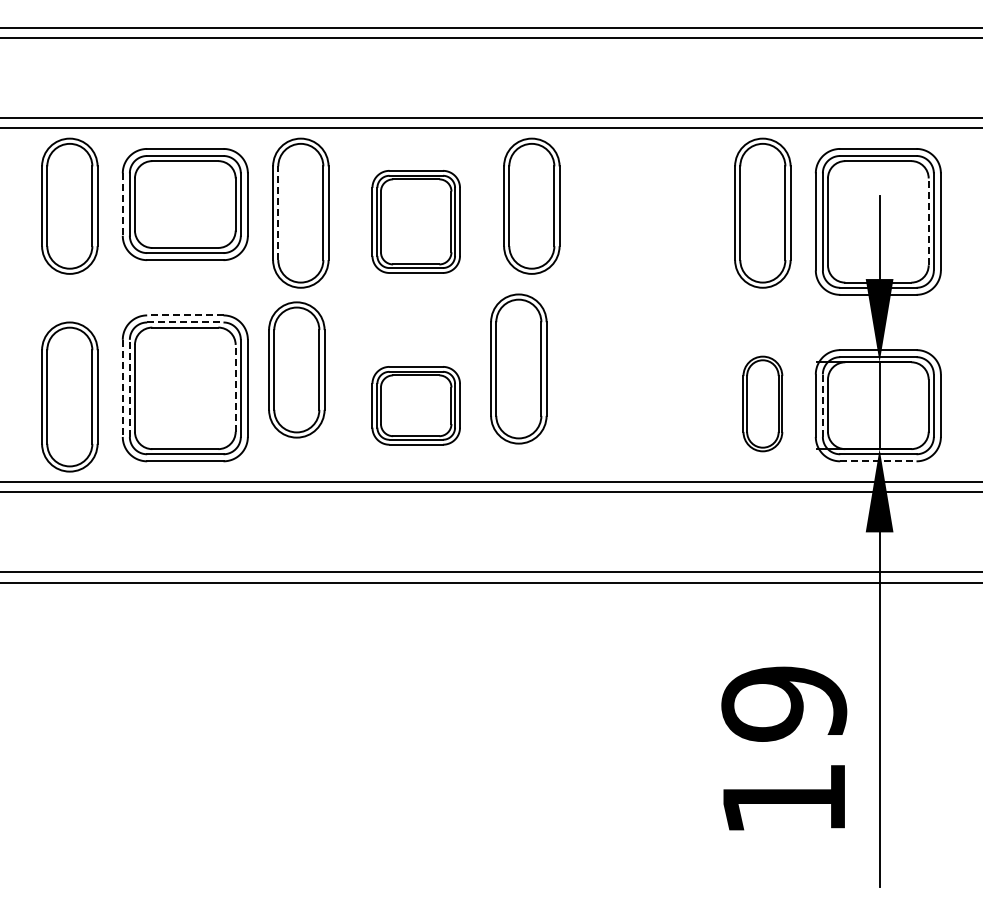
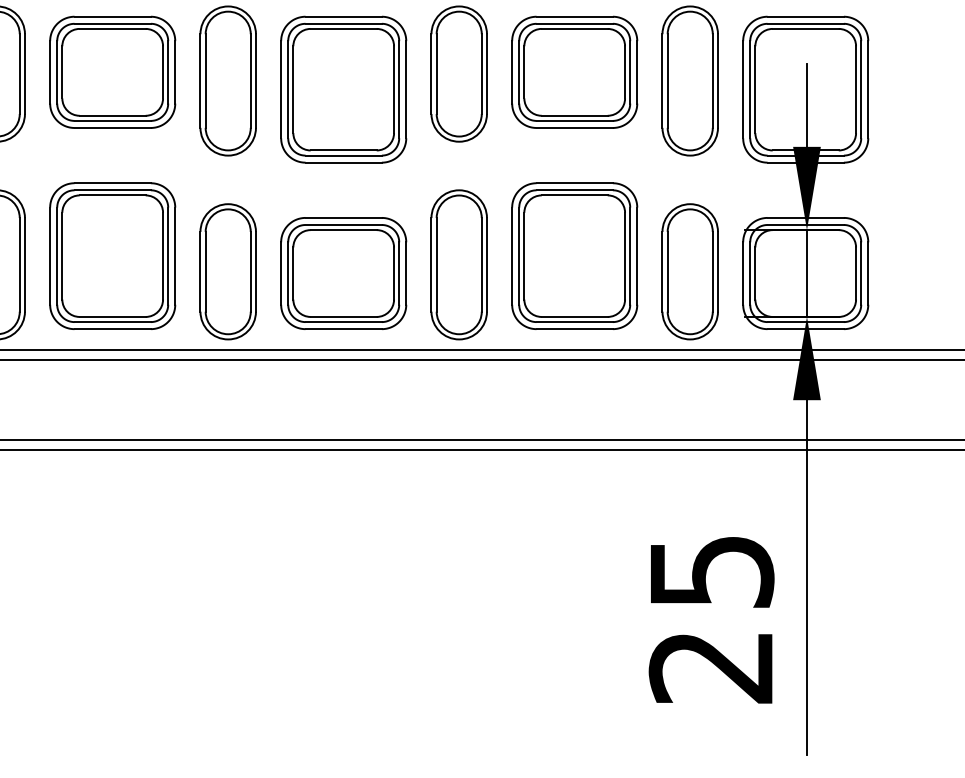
part: (646, 204) -> (573, 72), added
line: (122, 205) -> (49, 73), dashed -> solid
line: (278, 213) -> (205, 81), dashed -> solid
part: (415, 221) -> (342, 89), size x1.43
line: (928, 221) -> (855, 89), dashed -> solid
line: (184, 315) -> (111, 183), dashed -> solid
line: (185, 322) -> (112, 190), dashed -> solid
part: (518, 368) -> (458, 264), moved
part: (296, 369) -> (227, 271), moved
line: (235, 387) -> (162, 255), dashed -> solid
line: (122, 388) -> (49, 256), dashed -> solid
line: (129, 388) -> (56, 256), dashed -> solid
part: (646, 388) -> (573, 256), added
part: (762, 403) -> (689, 271), size x1.43
part: (415, 405) -> (342, 273), size x1.43
line: (822, 405) -> (749, 273), dashed -> solid
line: (878, 461) -> (805, 329), dashed -> solid
text: (784, 750) -> (711, 618), 19 -> 25

